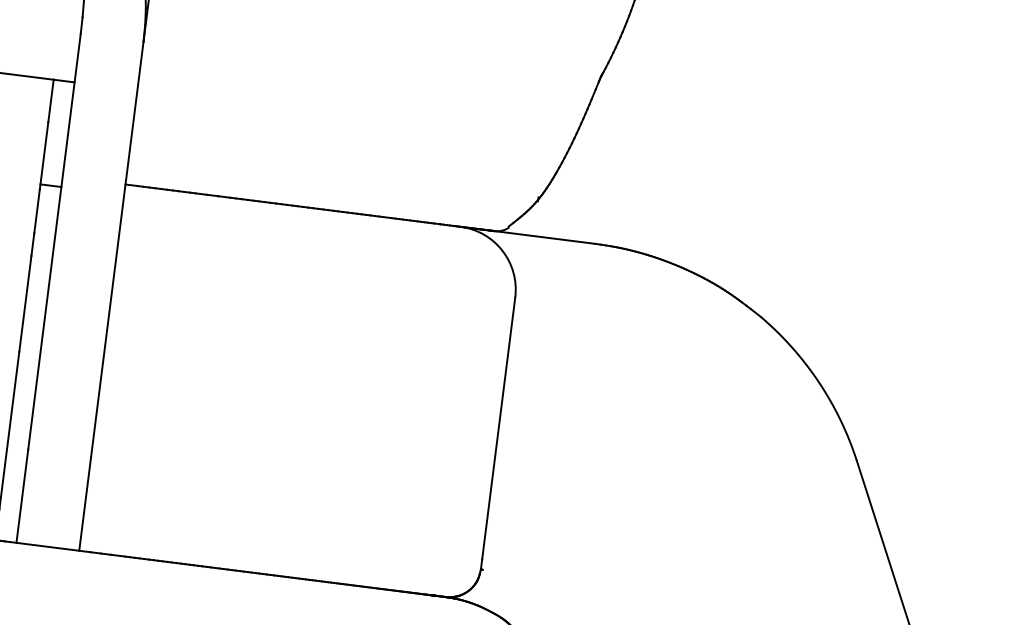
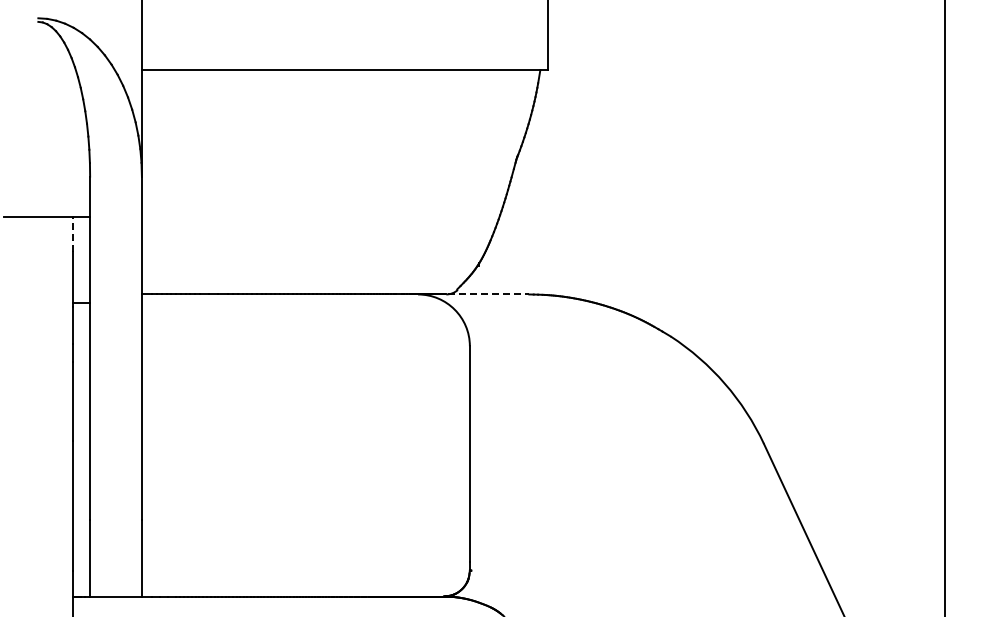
line: (50, 99) -> (72, 233), solid -> dashed
line: (545, 237) -> (488, 294), solid -> dashed

